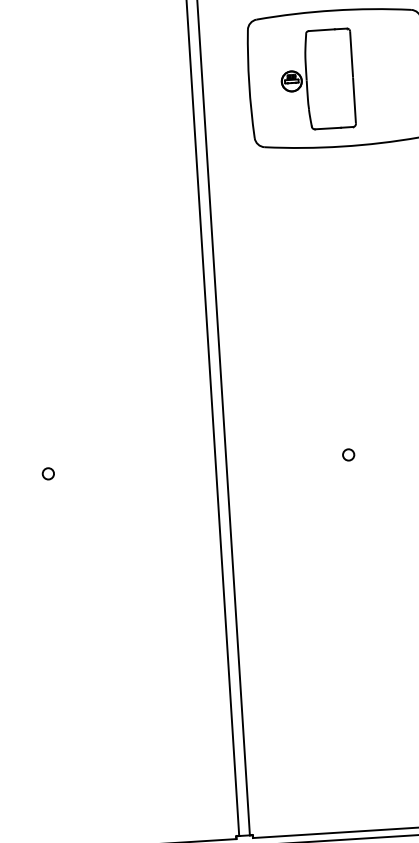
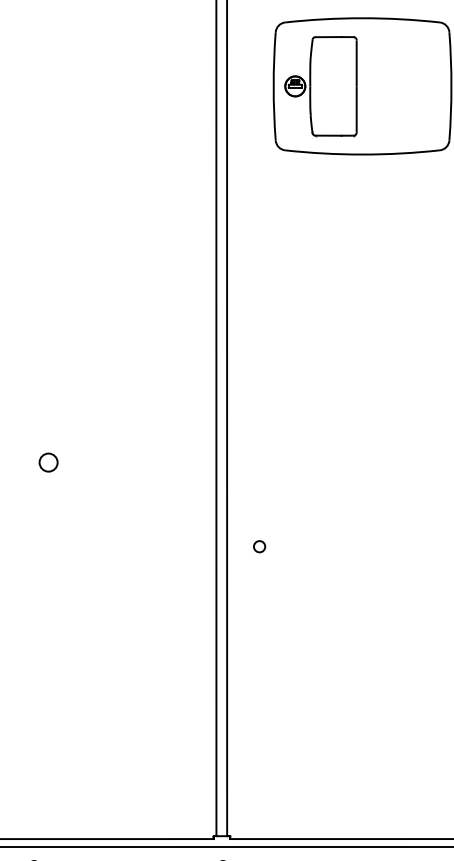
part: (316, 79) -> (320, 86), moved
circle: (348, 454) -> (259, 546), moved
circle: (48, 473) -> (48, 462), size x1.6

